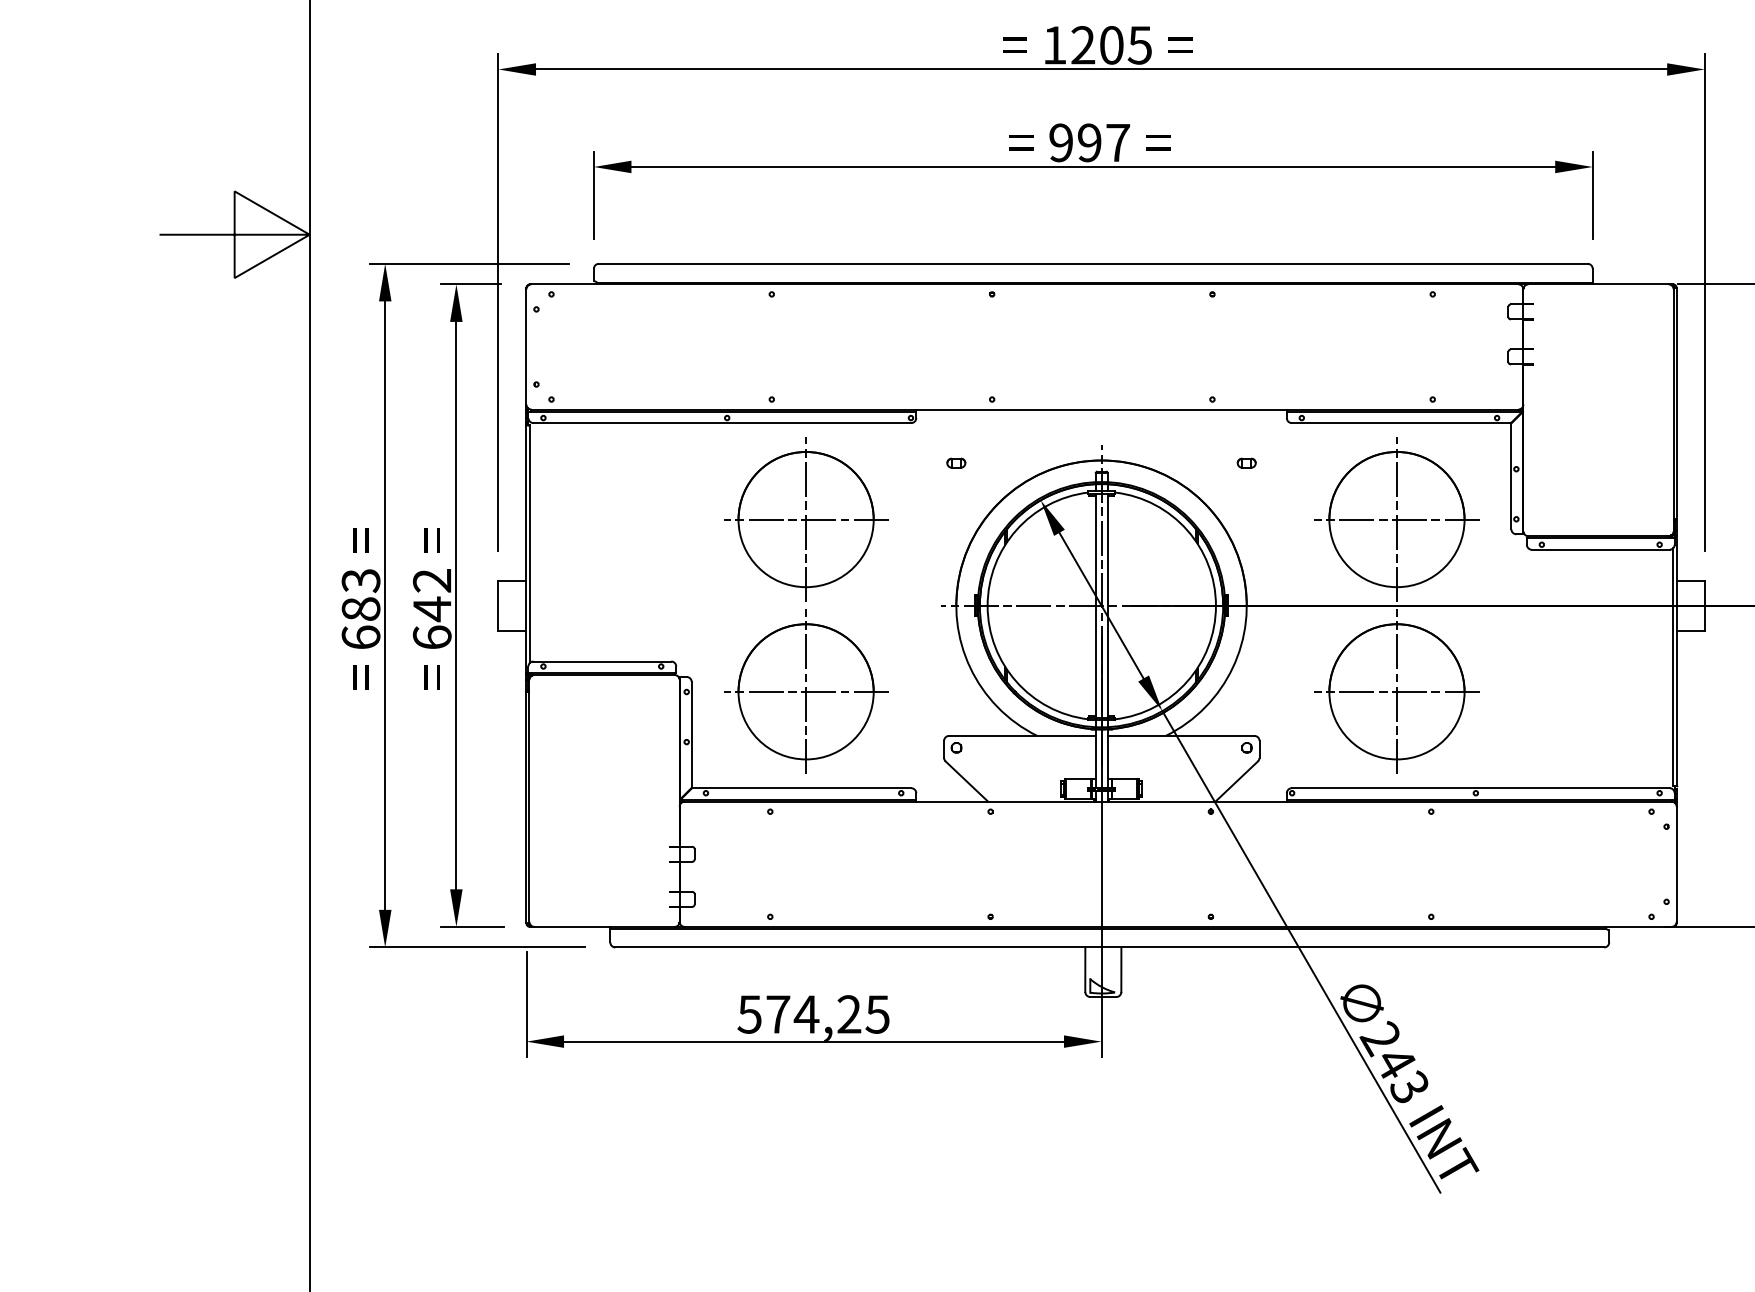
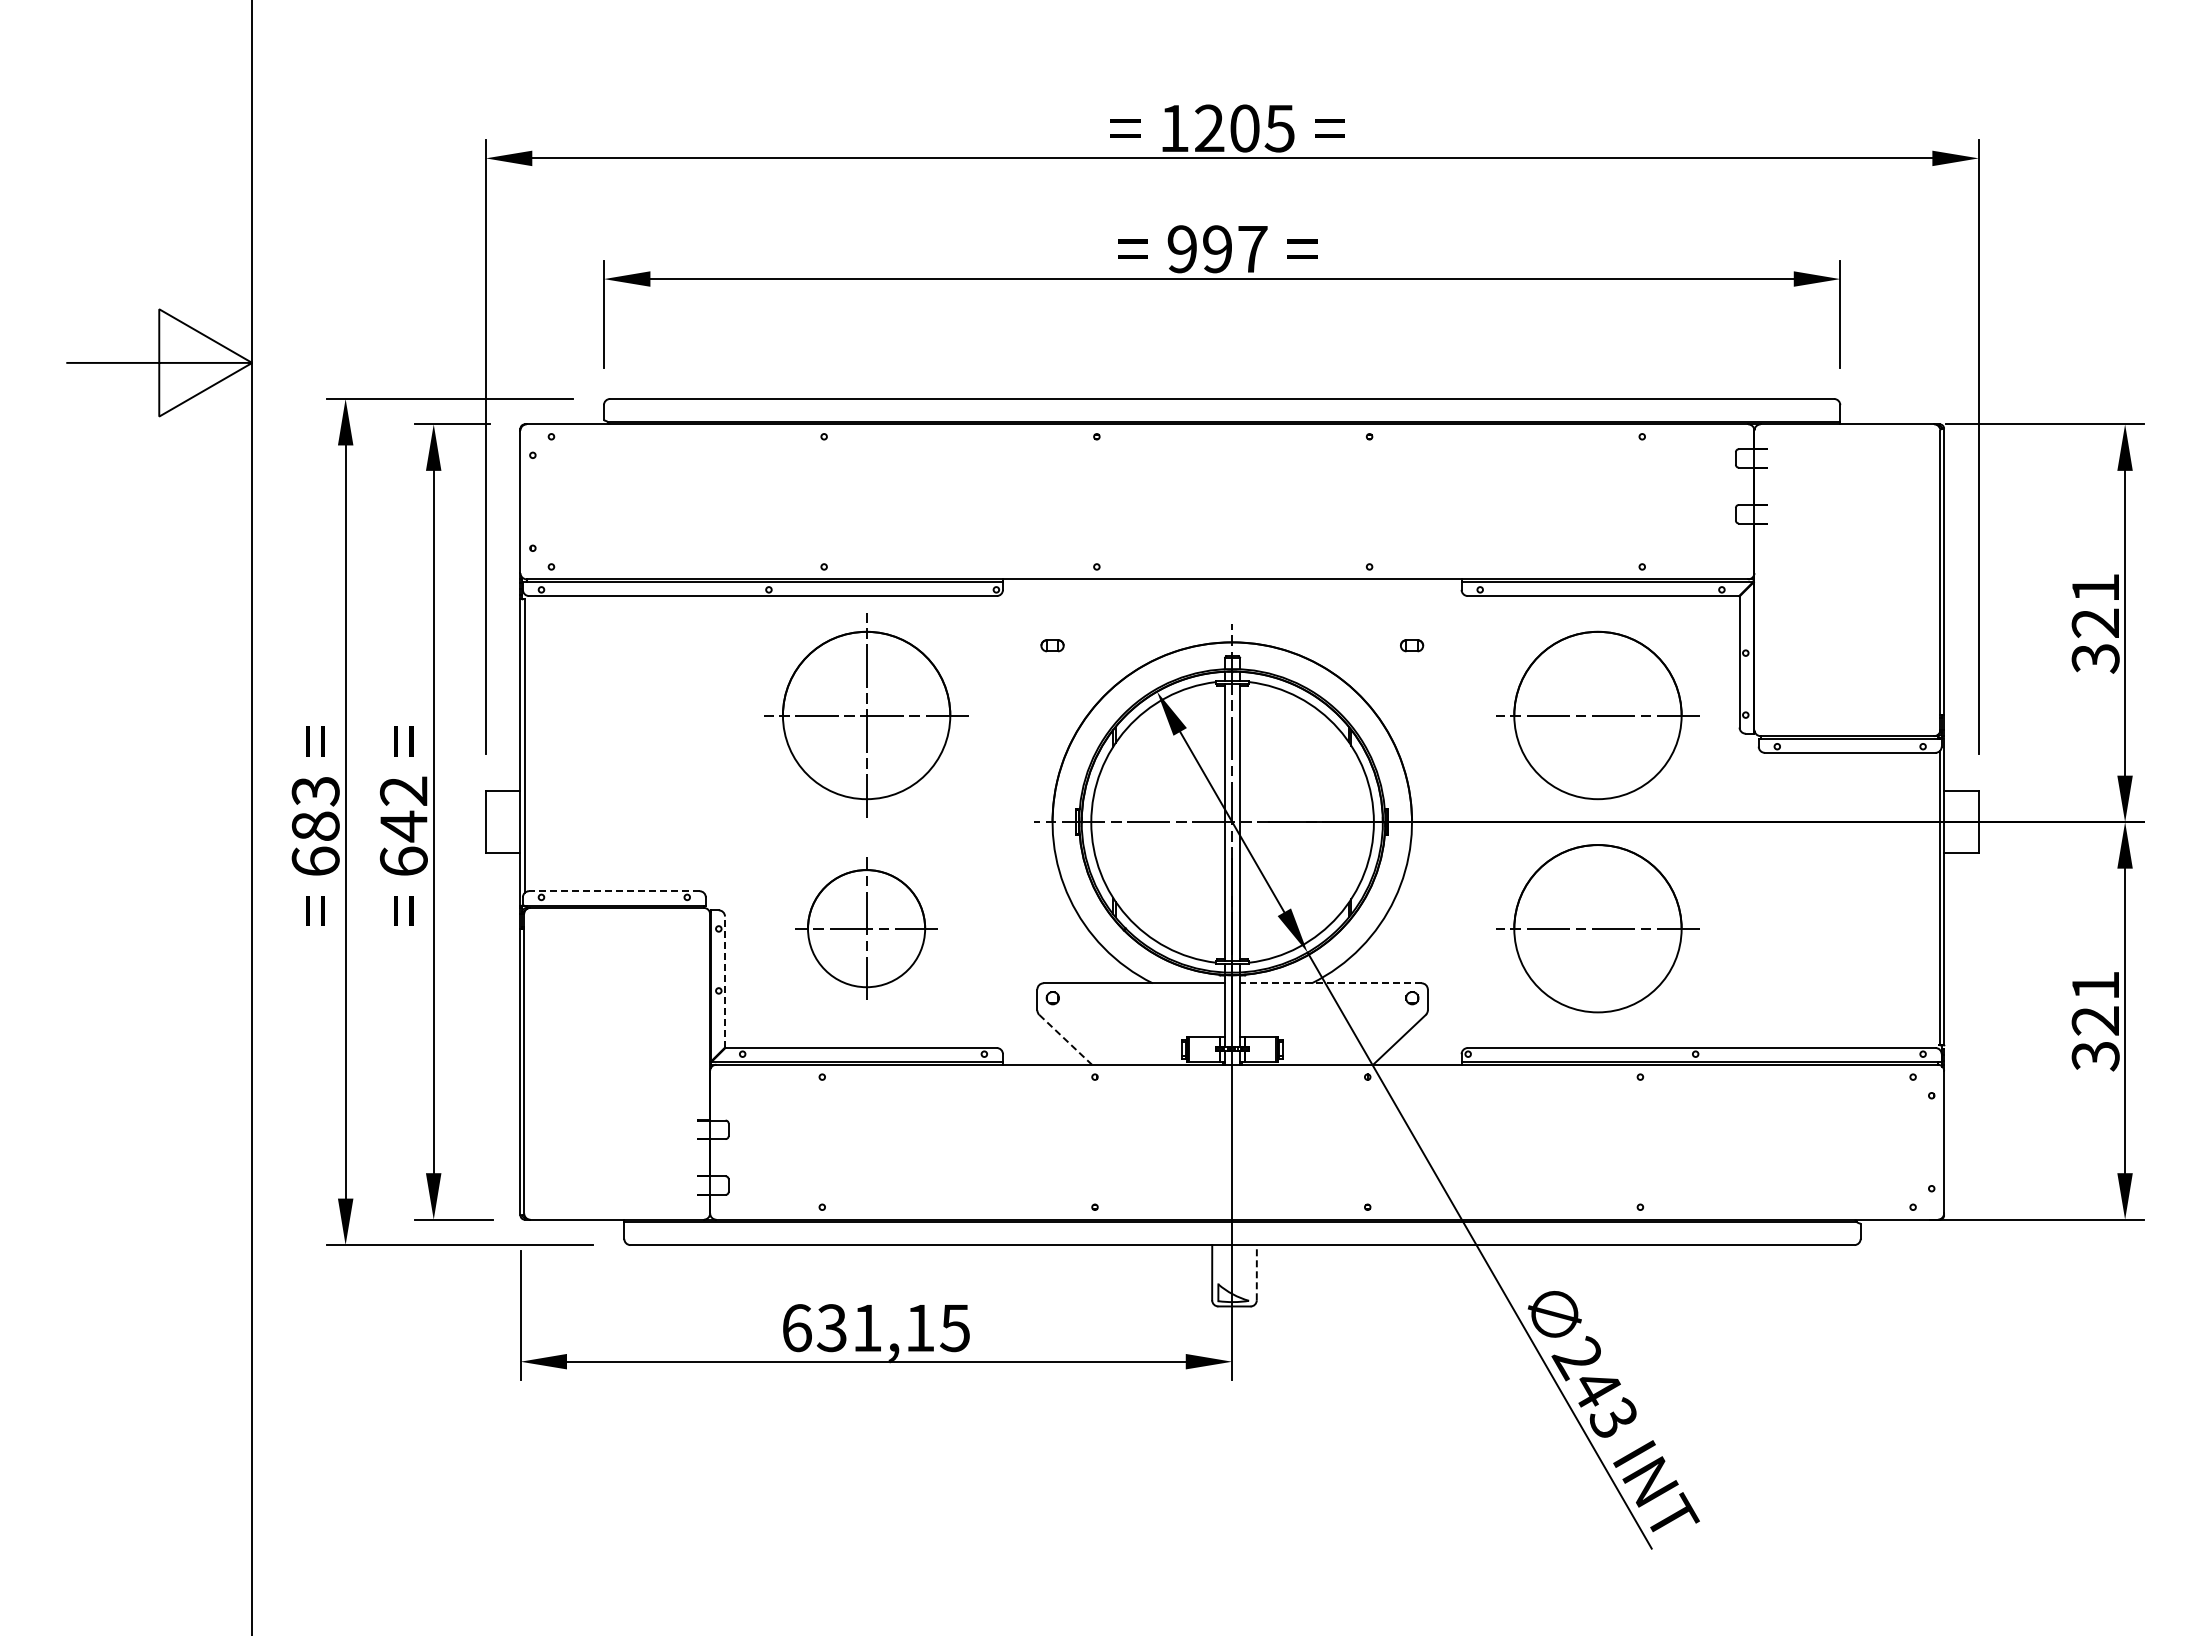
line: (1396, 519) -> (1597, 715), removed
line: (601, 661) -> (613, 891), solid -> dashed
part: (806, 691) -> (866, 928), size x0.7
line: (1396, 691) -> (1597, 928), removed
line: (692, 735) -> (725, 982), solid -> dashed
line: (1180, 736) -> (1330, 983), solid -> dashed
line: (967, 782) -> (1066, 1040), solid -> dashed
line: (1121, 969) -> (1256, 1272), solid -> dashed
text: (798, 1014) -> (857, 1328), 574,25 -> 631,15

